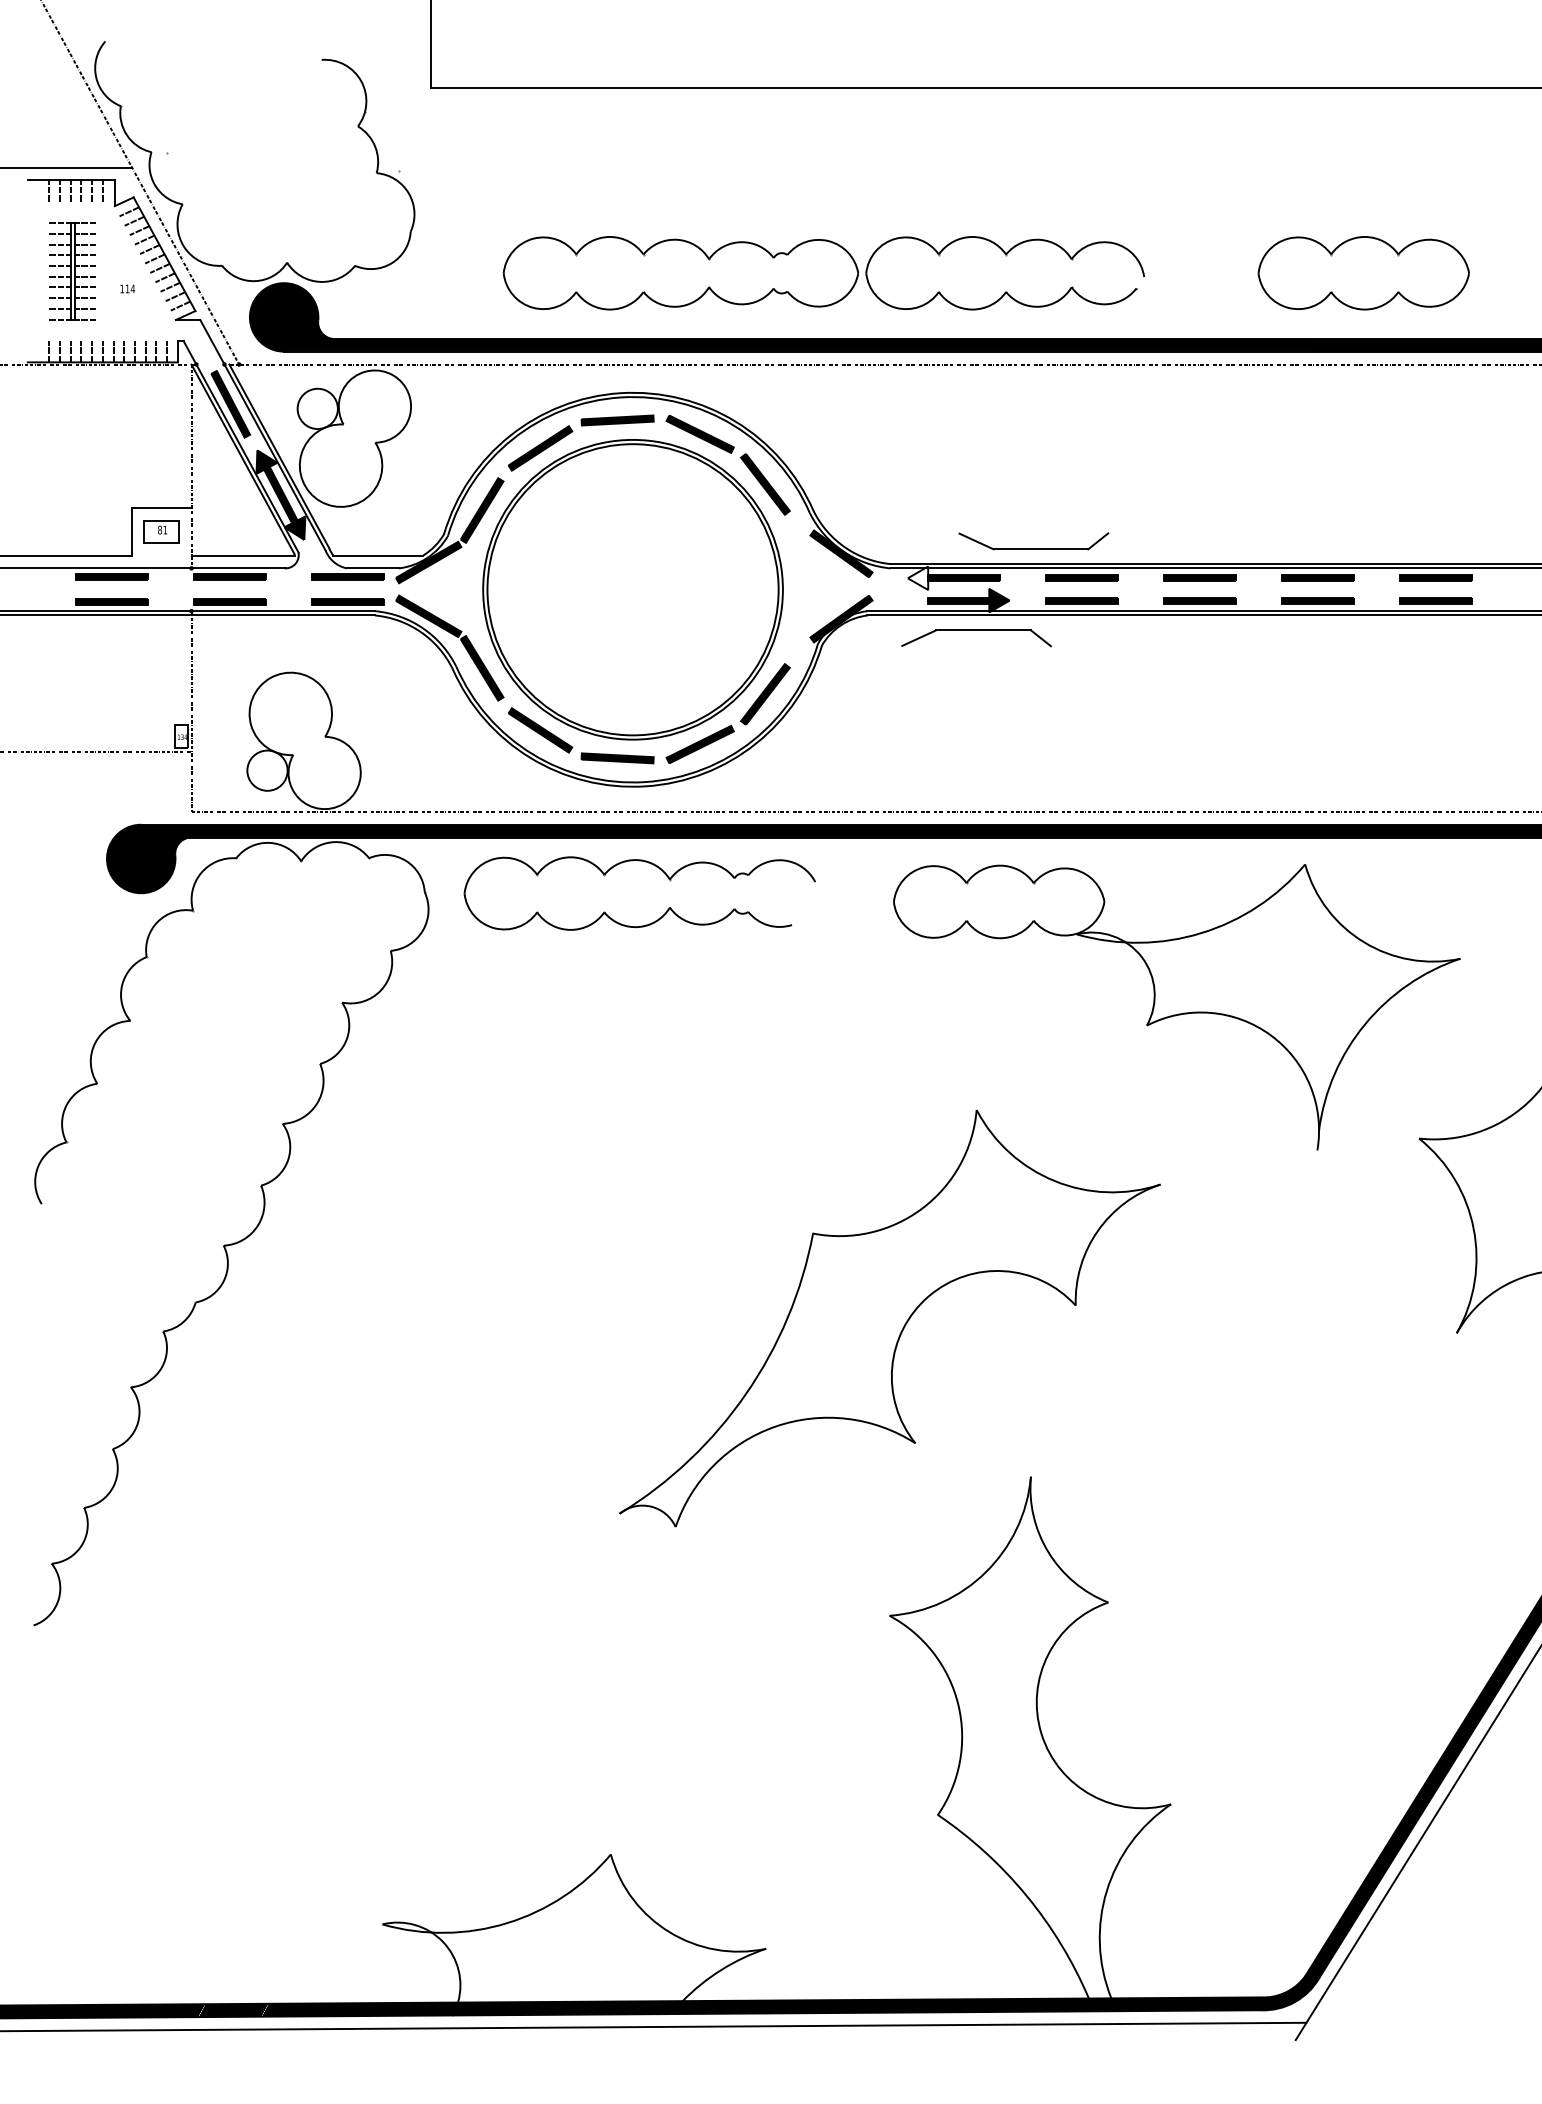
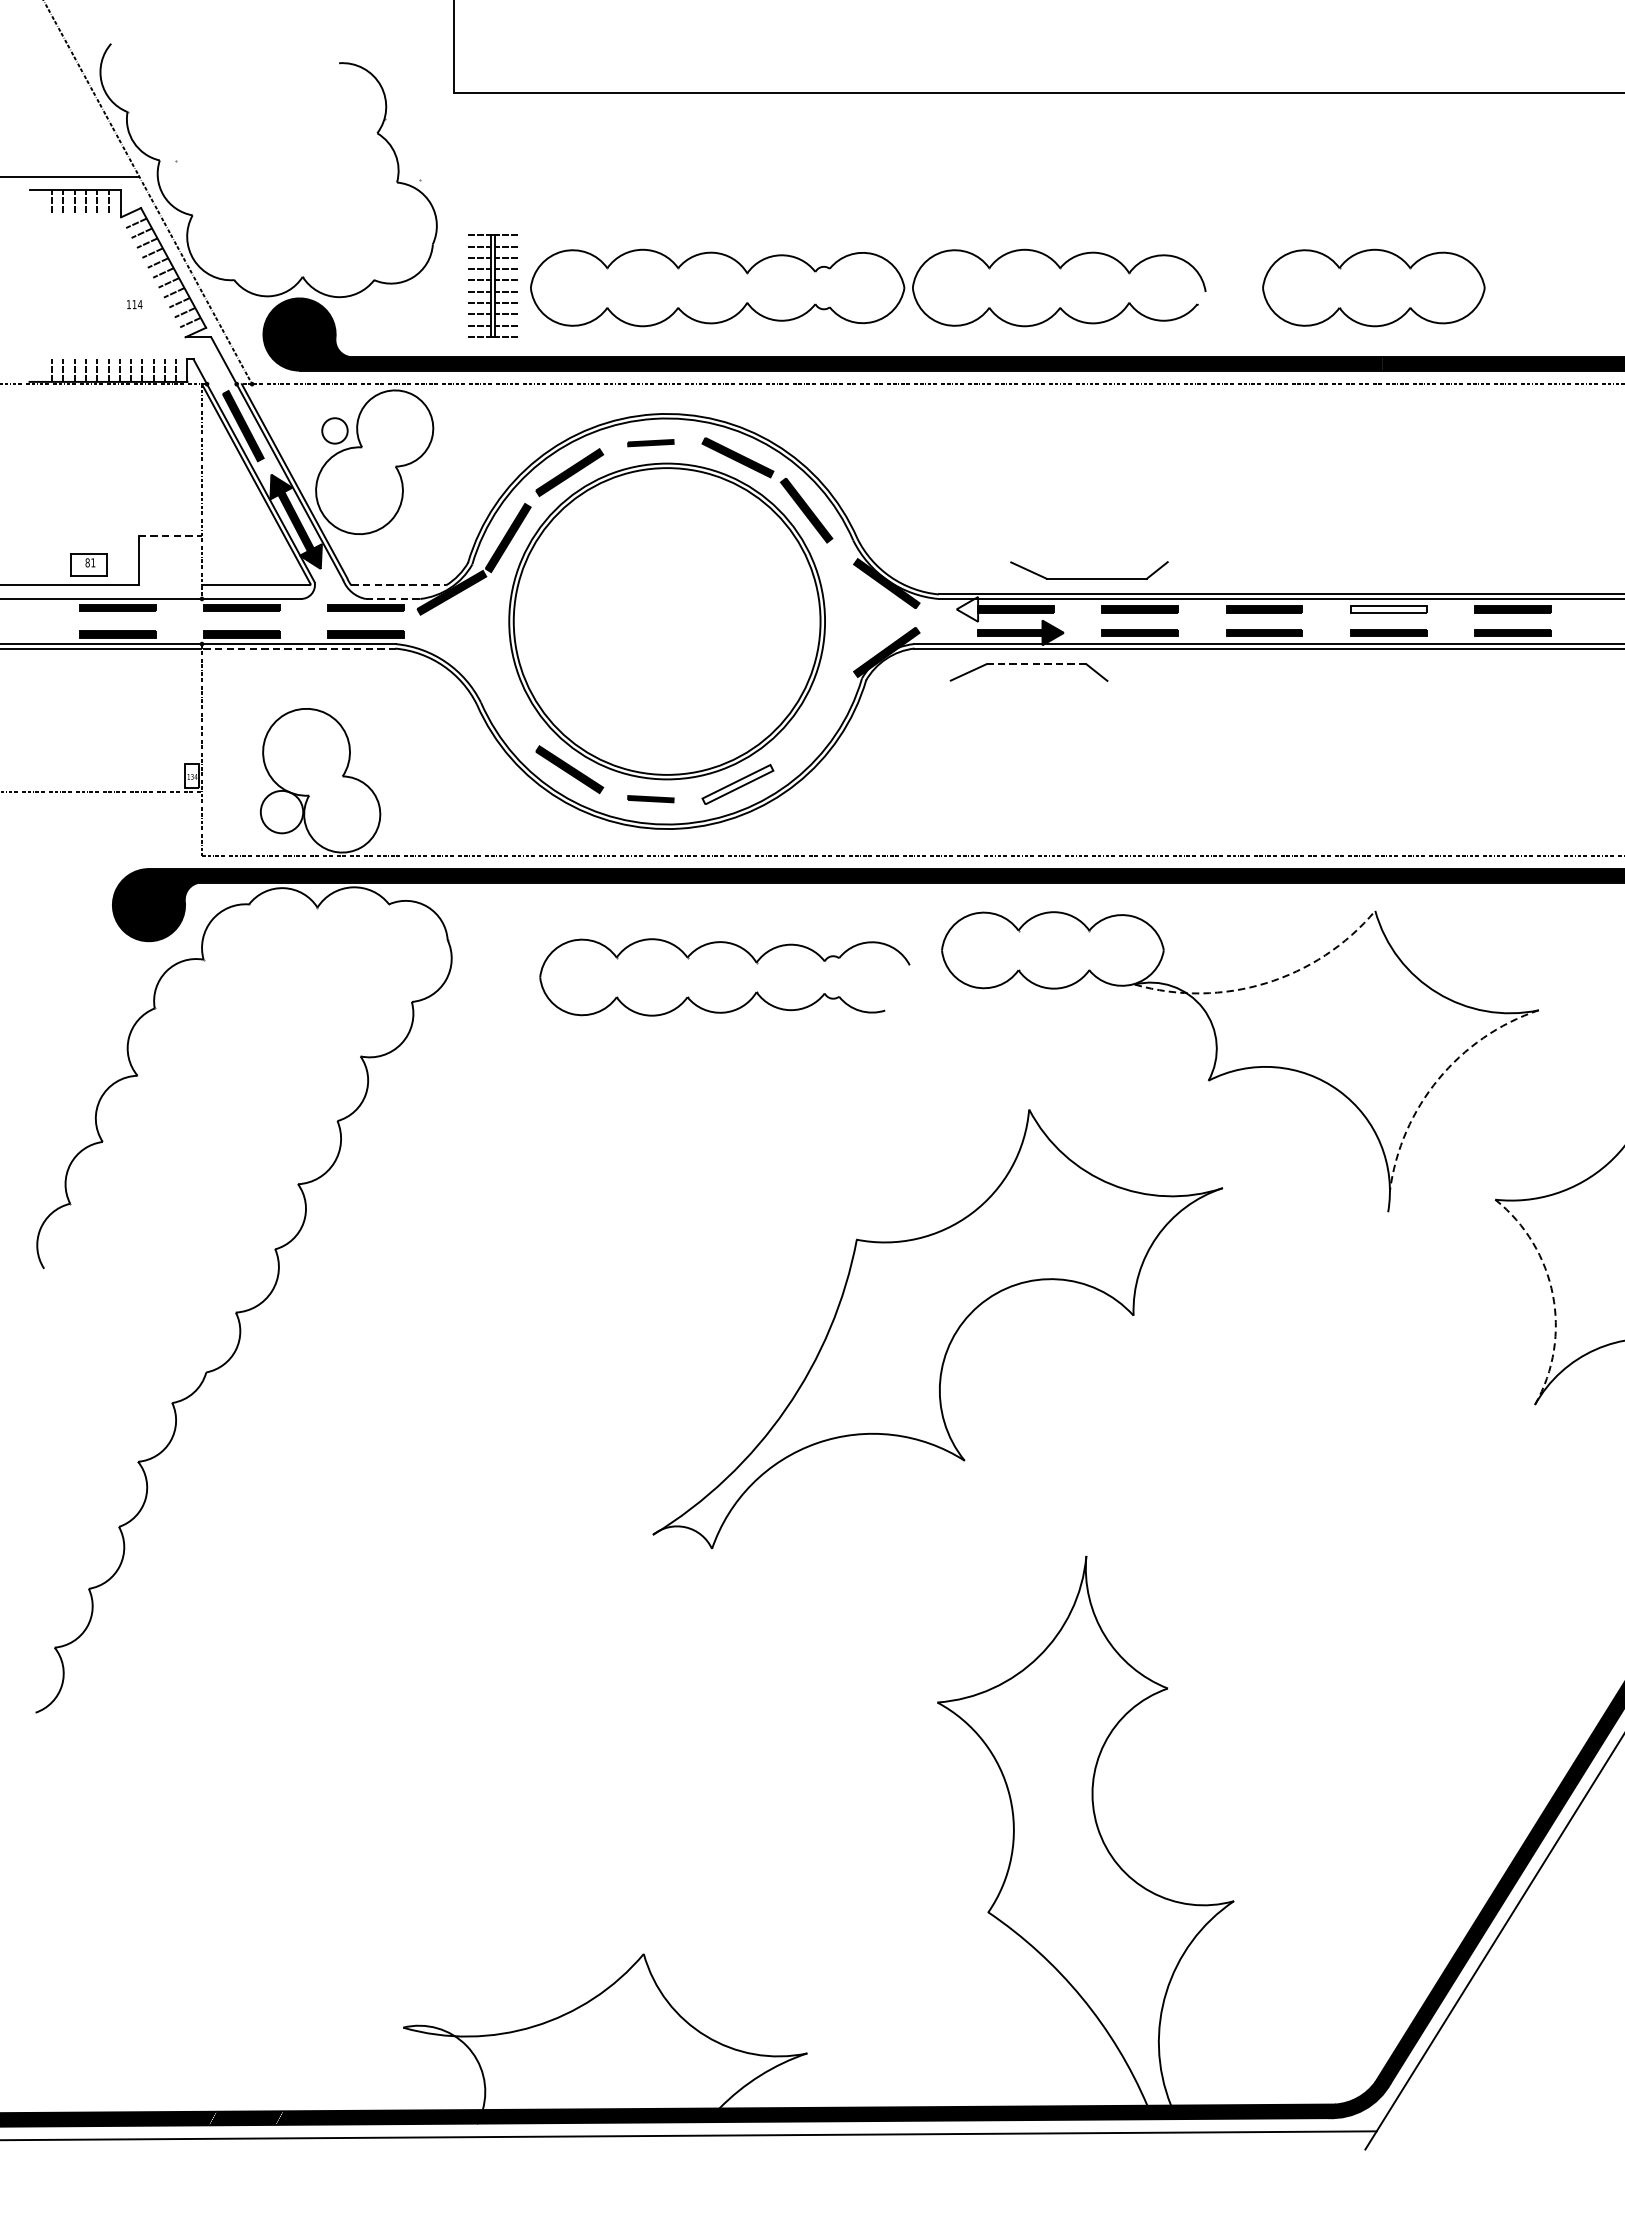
part: (72, 271) -> (492, 286), moved
part: (1363, 273) -> (1373, 288), moved
circle: (317, 408) -> (334, 430), size x0.6
part: (617, 420) -> (650, 443), size x0.6
line: (161, 508) -> (170, 535), solid -> dashed
part: (161, 531) -> (89, 564), moved
line: (378, 555) -> (398, 585), solid -> dashed
line: (372, 568) -> (392, 599), solid -> dashed
fill: (1317, 578) -> (1388, 609), removed
line: (284, 615) -> (299, 648), solid -> dashed
line: (983, 630) -> (1036, 664), solid -> dashed
part: (456, 637) -> (481, 671), removed
part: (765, 694) -> (806, 731), removed
fill: (699, 744) -> (737, 784), removed
part: (617, 758) -> (650, 799), size x0.6
part: (656, 867) -> (742, 949), moved
arc: (1201, 933) -> (1266, 983), solid -> dashed
arc: (1365, 1024) -> (1438, 1079), solid -> dashed
arc: (1473, 1229) -> (1552, 1295), solid -> dashed
part: (889, 1318) -> (937, 1329), moved

